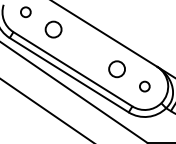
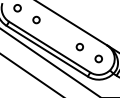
circle: (53, 28) -> (36, 19), size x0.6
circle: (116, 68) -> (79, 46), size x0.6

